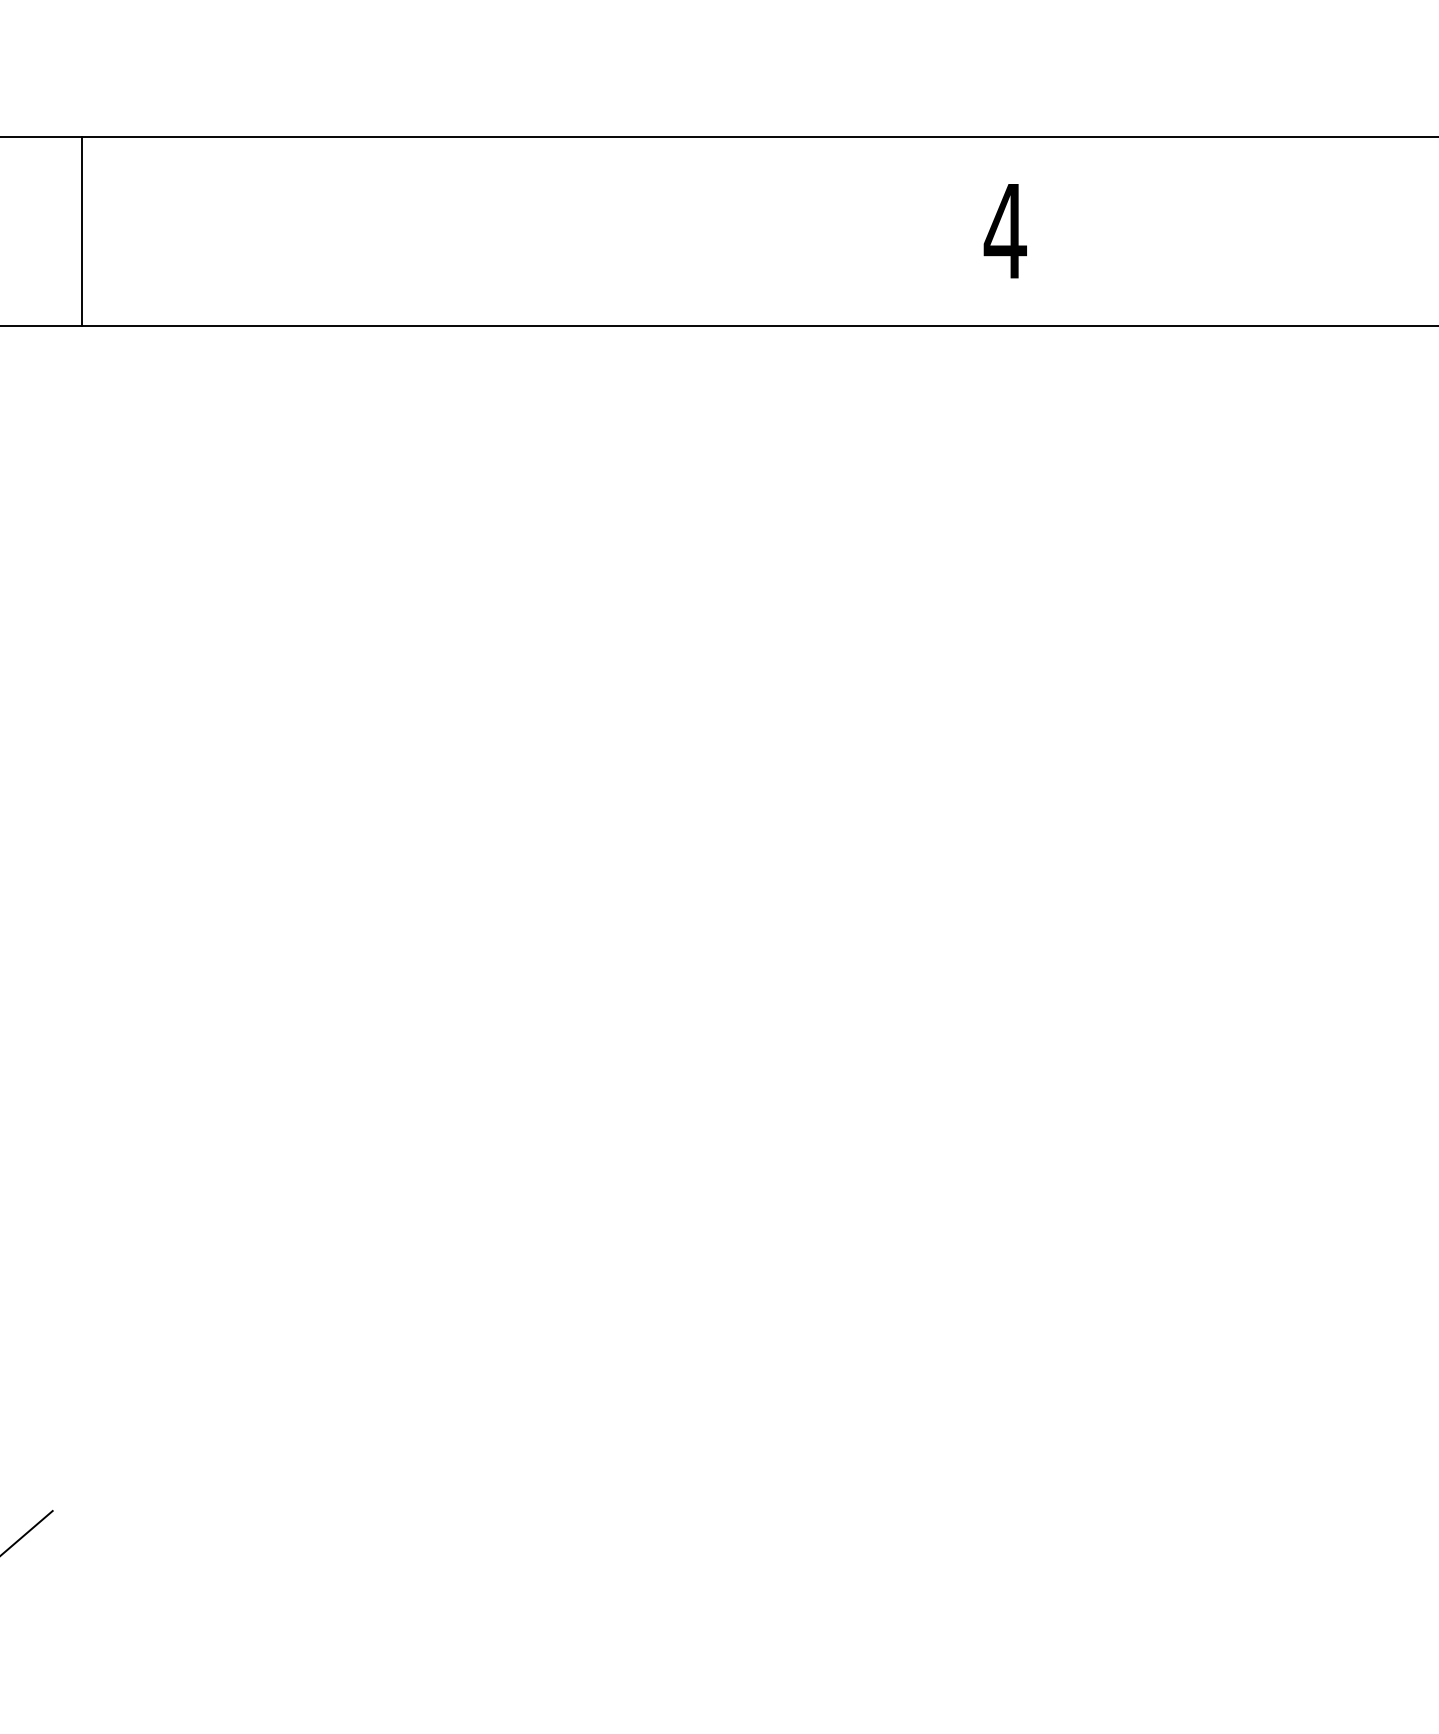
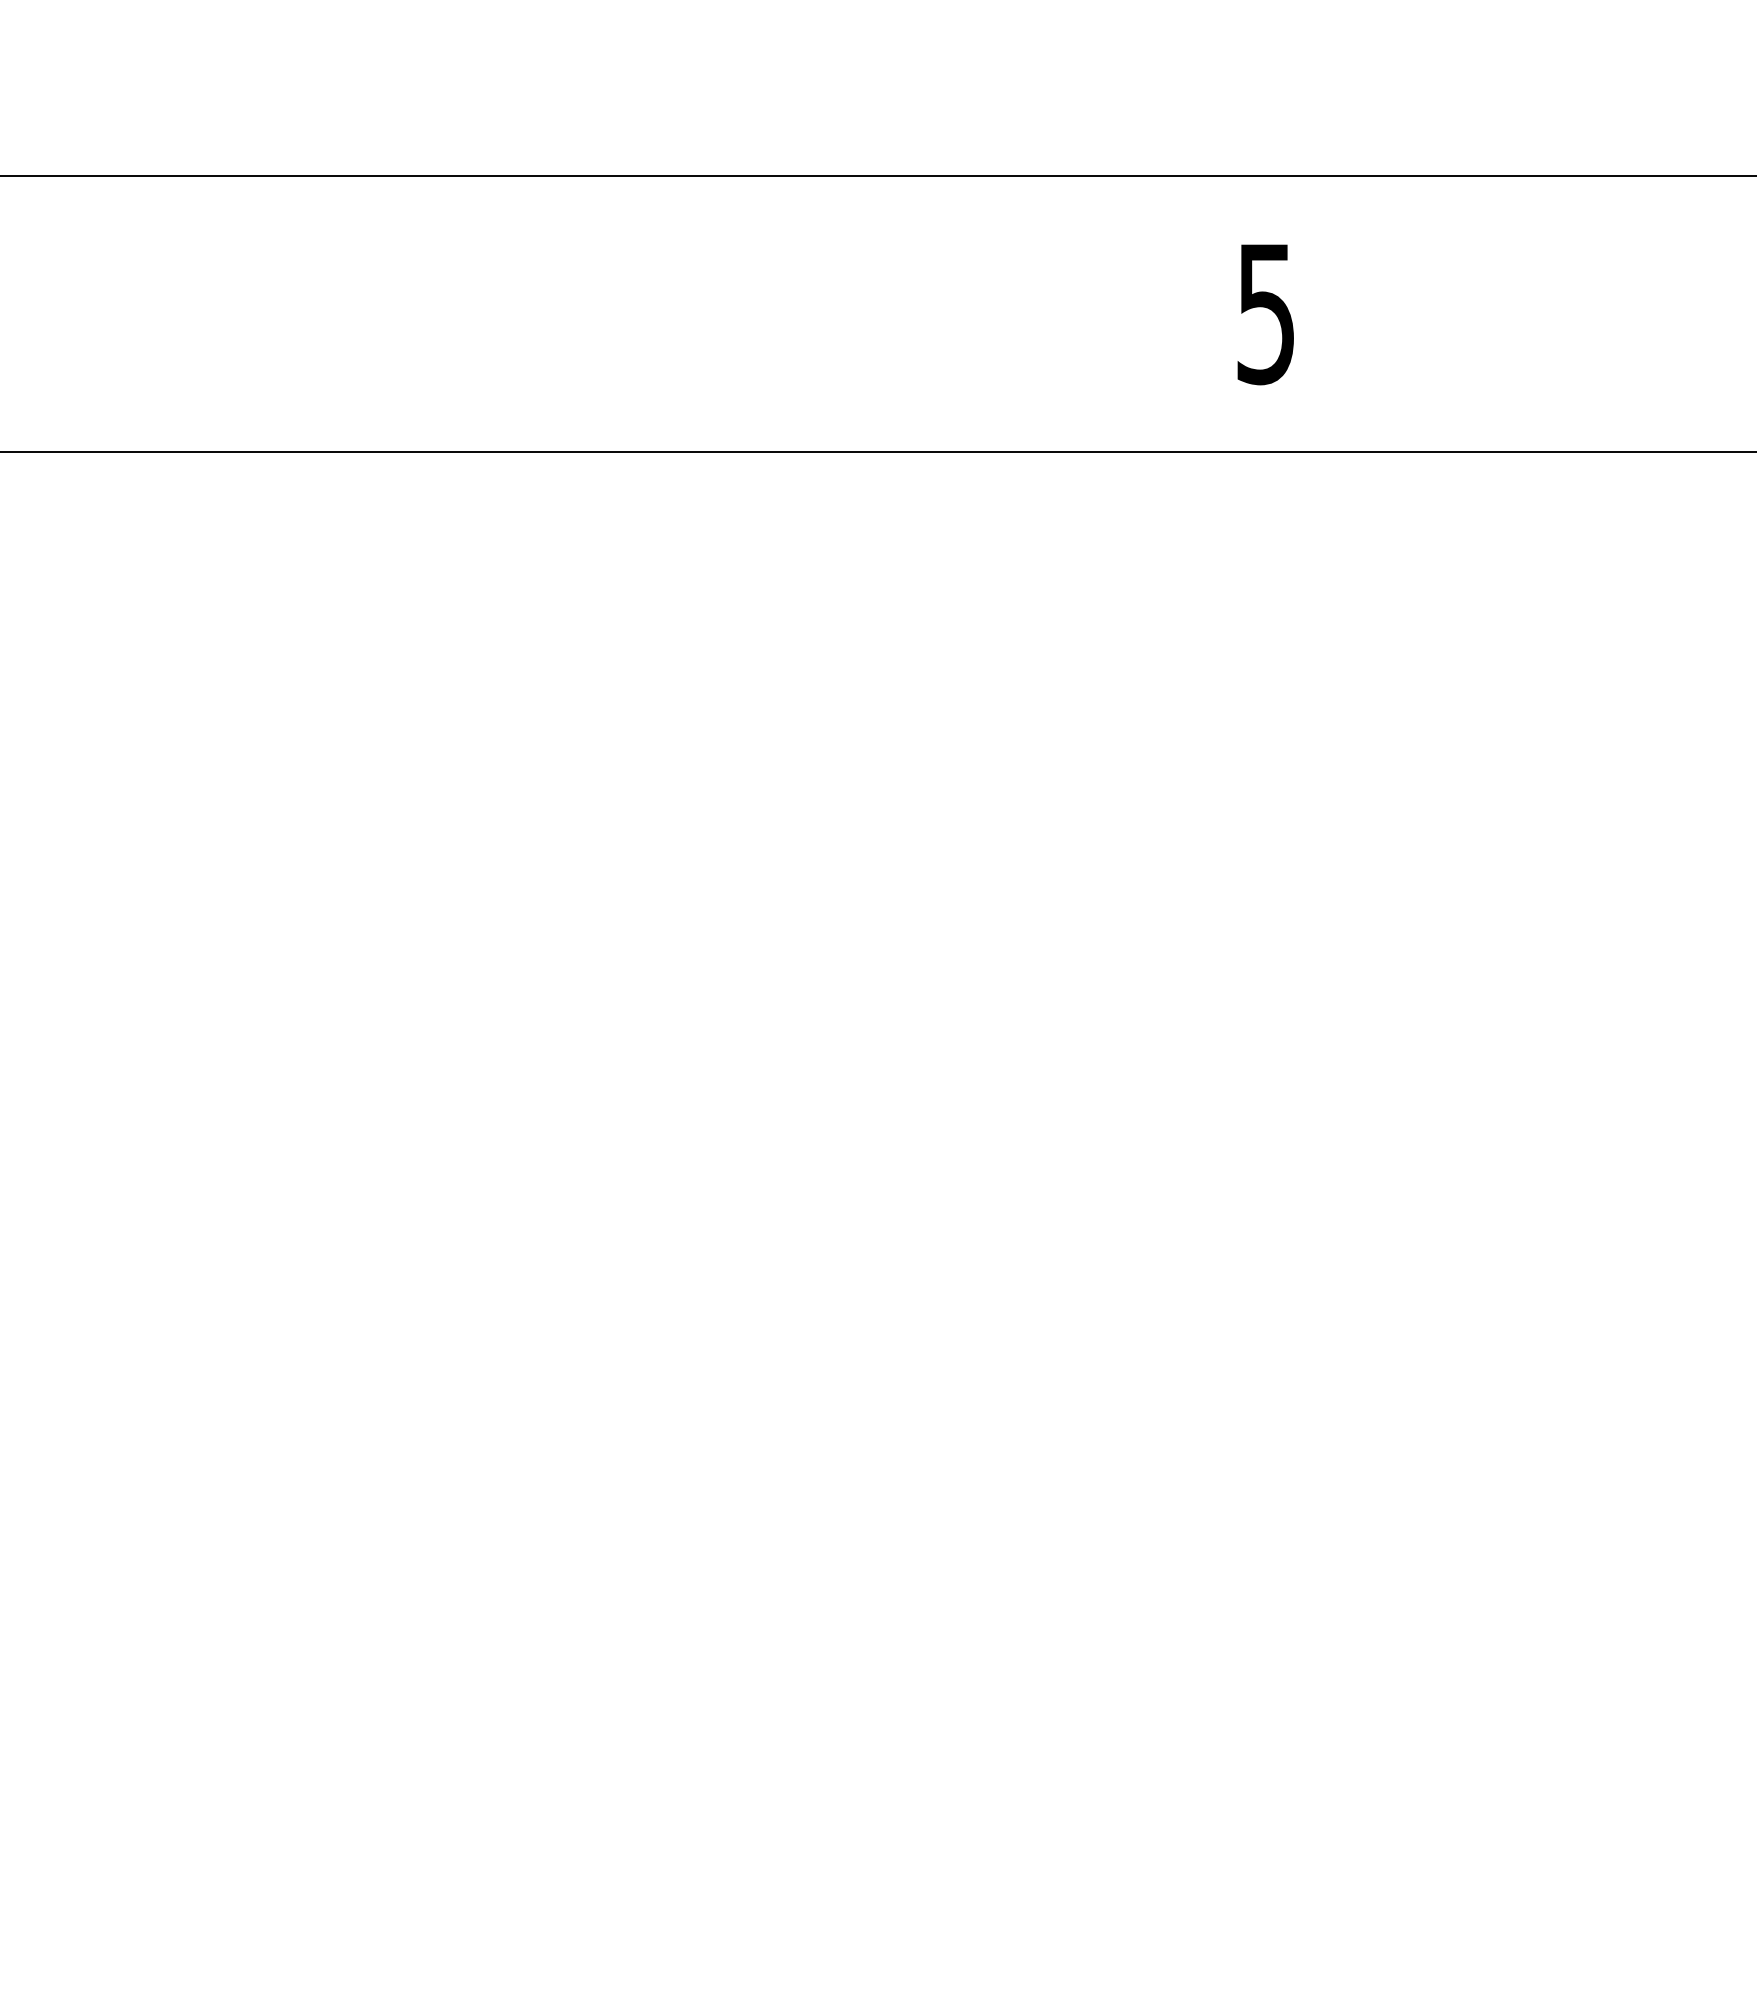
text: (1004, 232) -> (1264, 315), 4 -> 5

